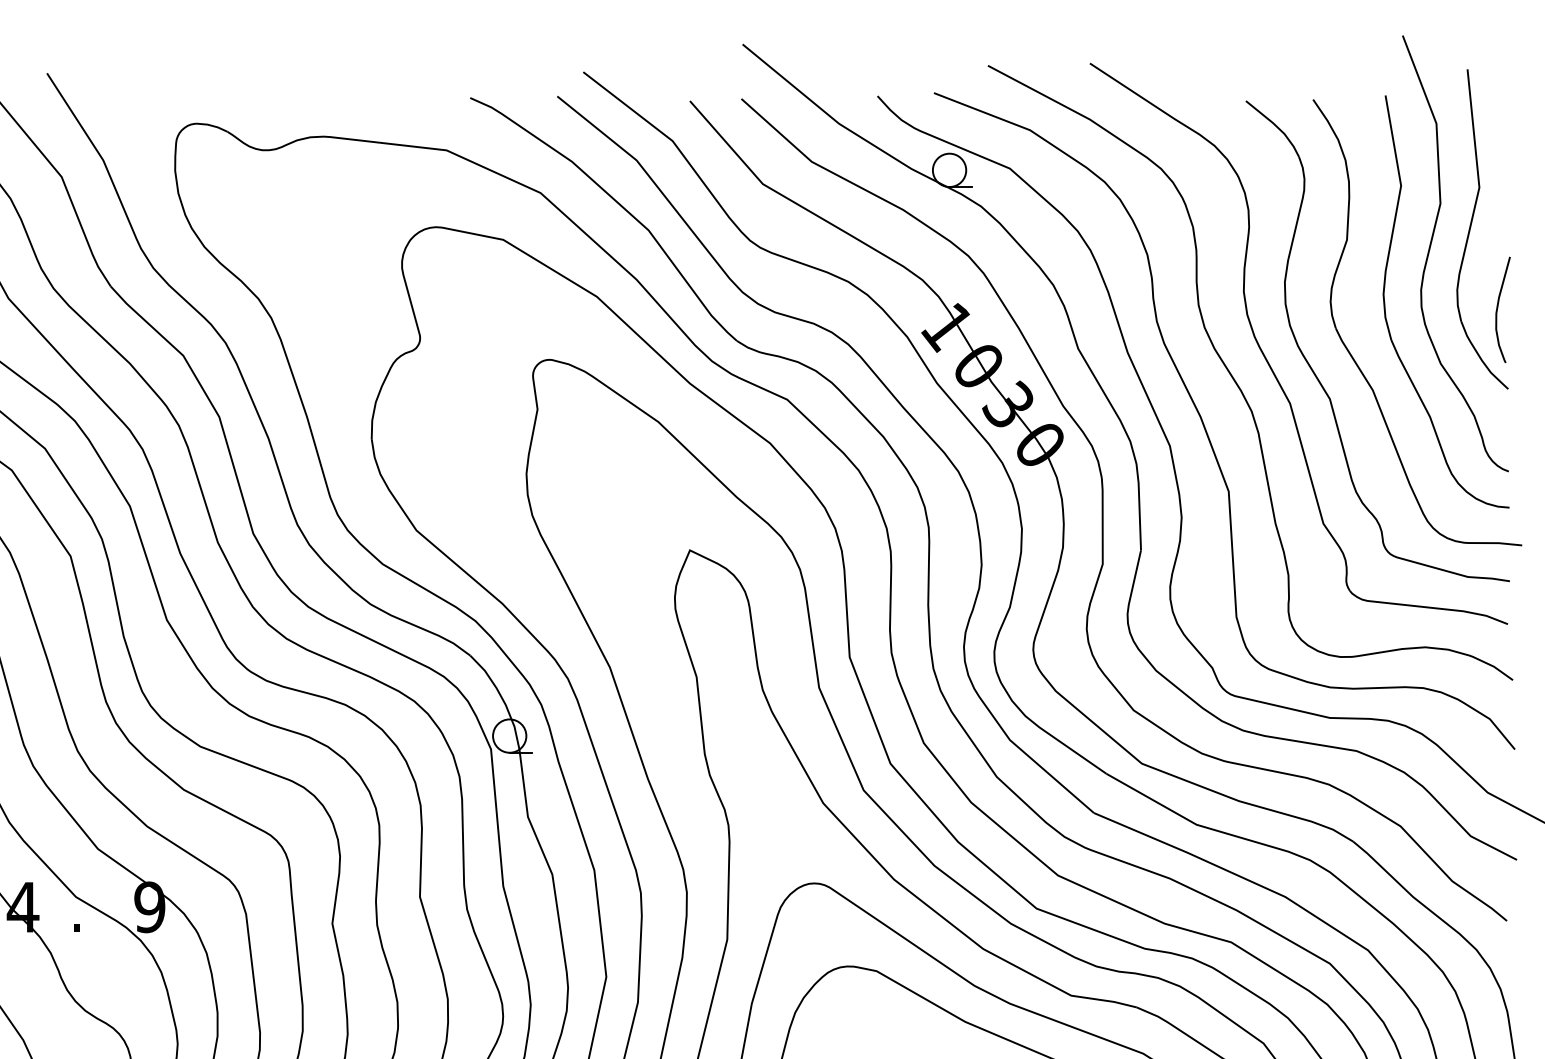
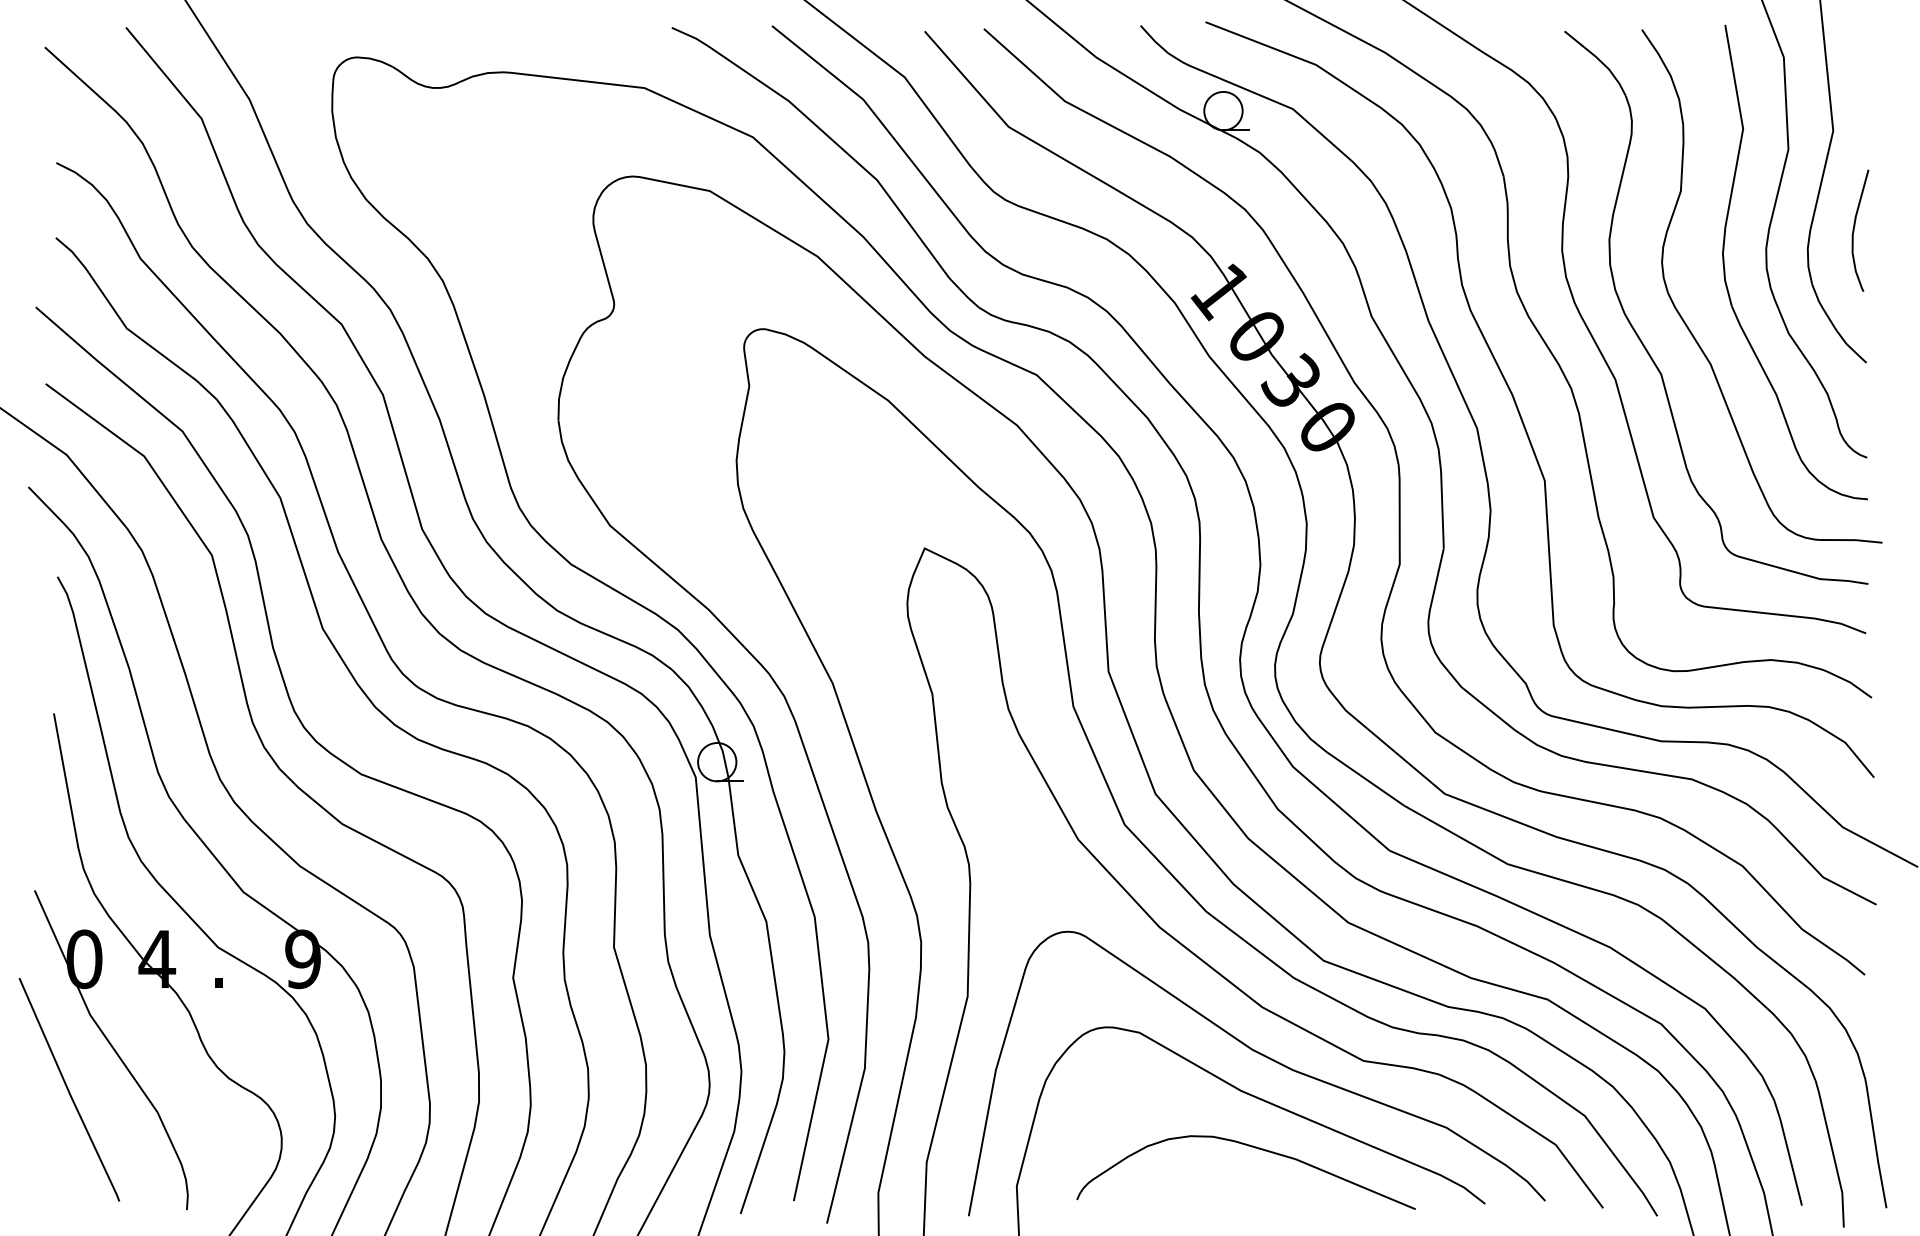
curve: (1497, 309) -> (1854, 230), moved

